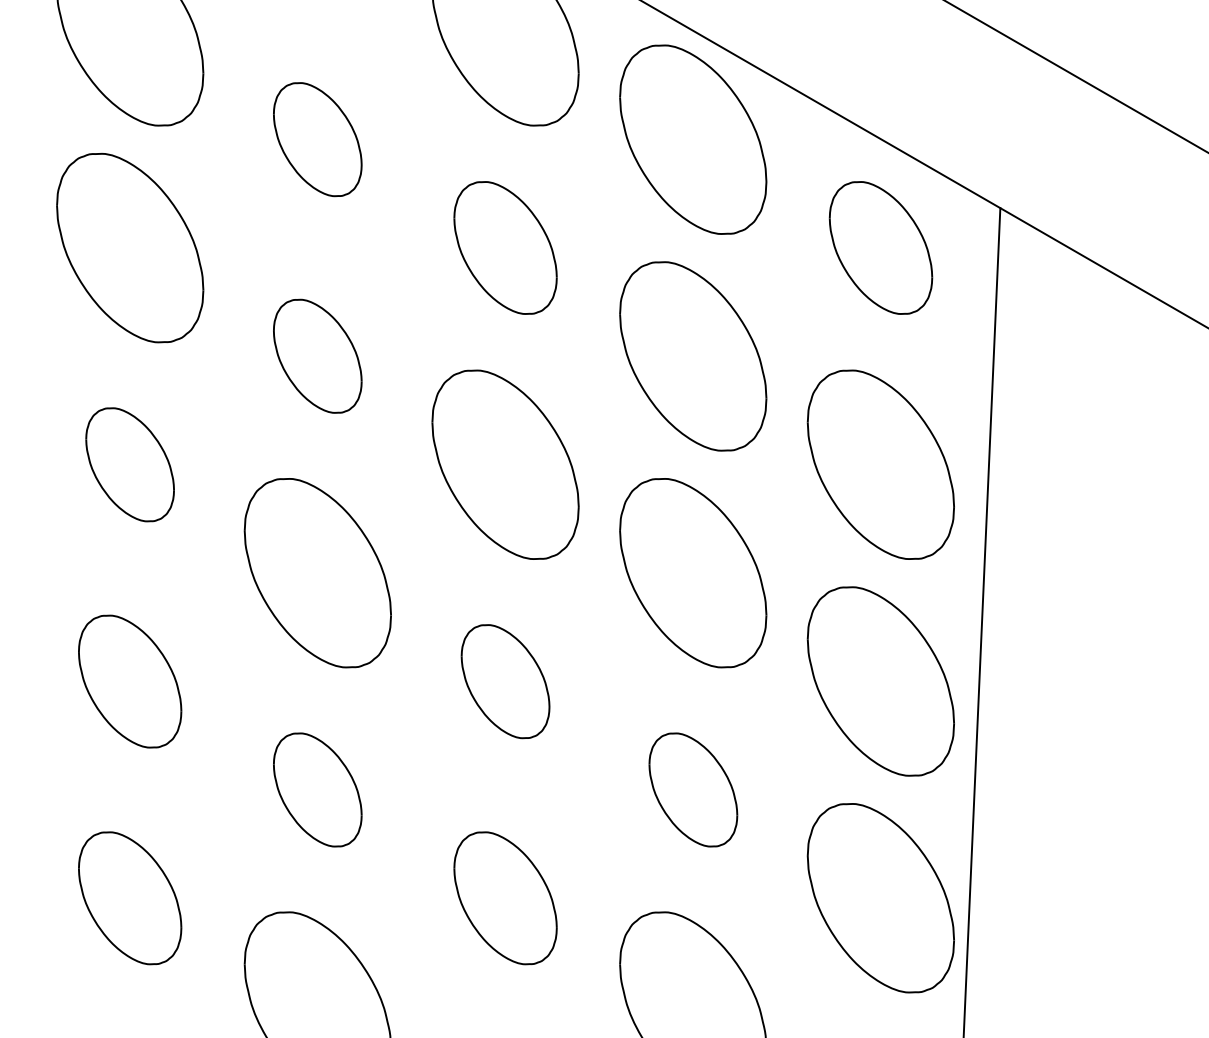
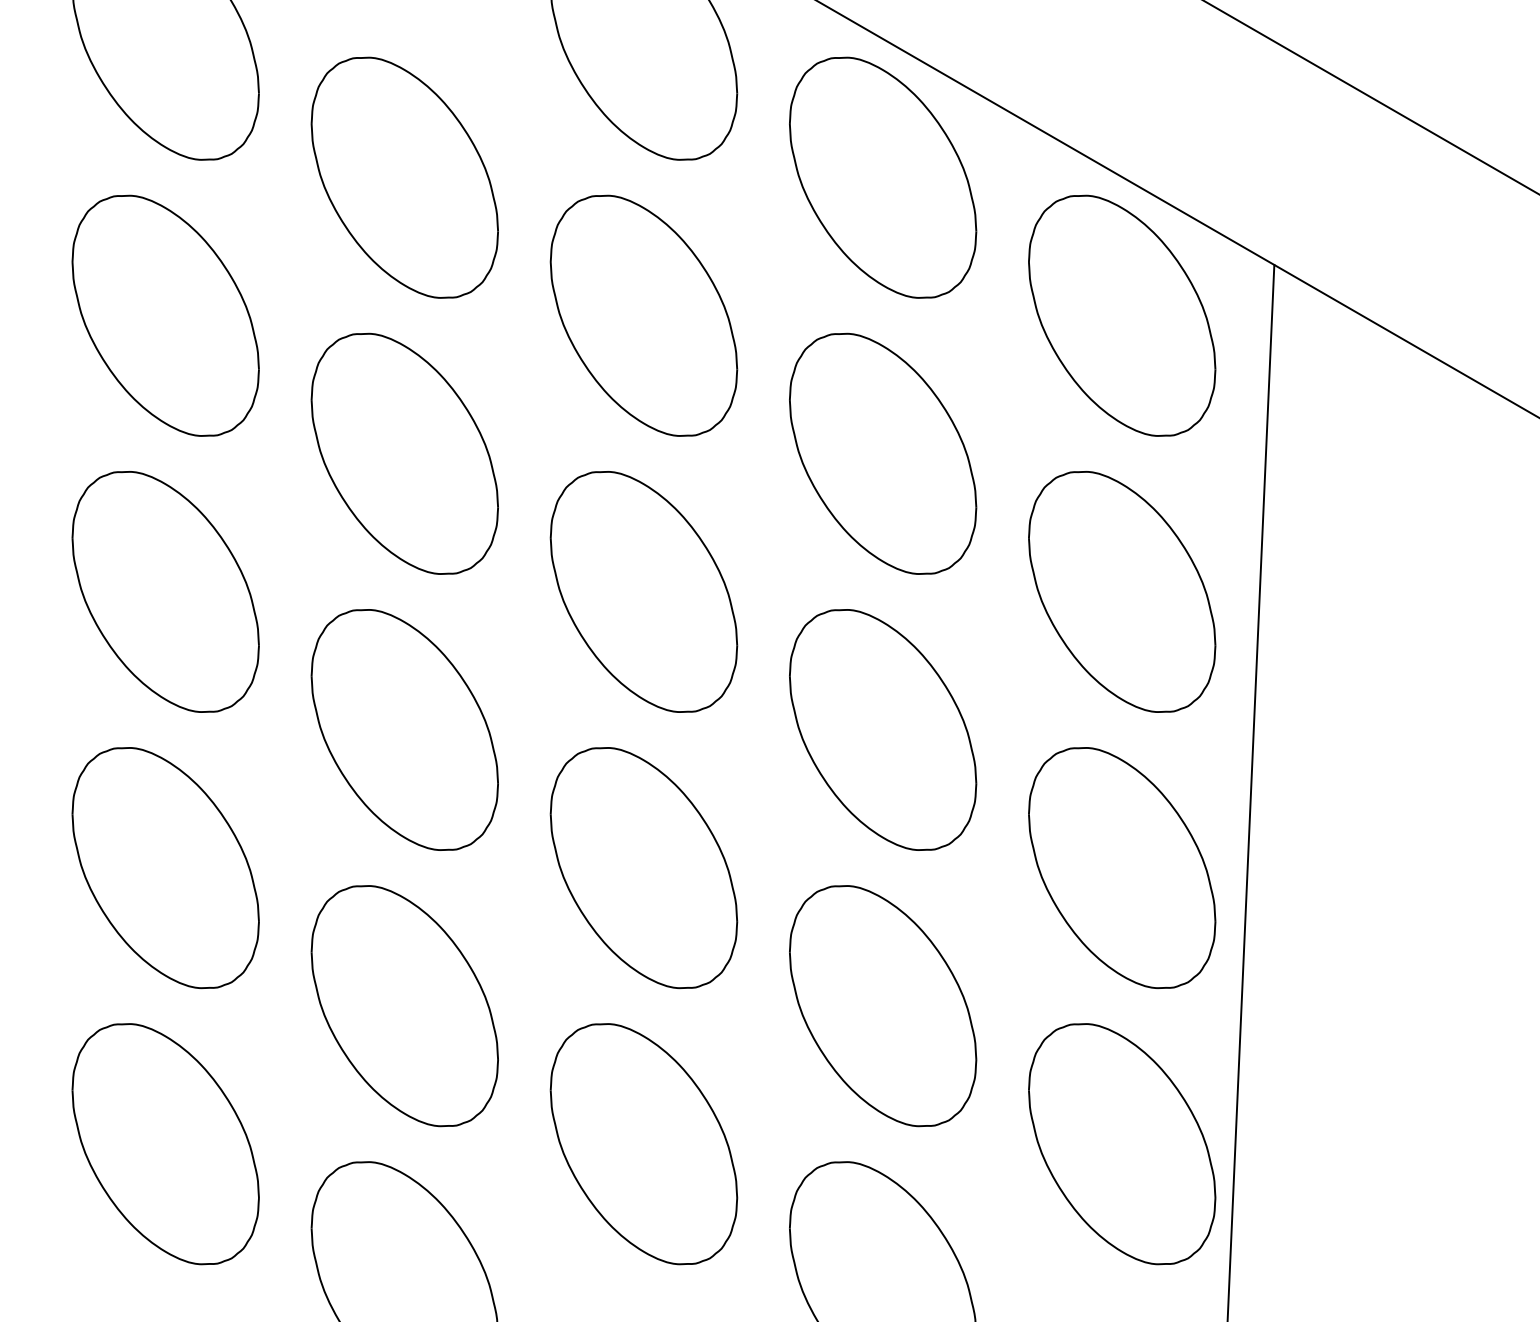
part: (317, 139) -> (404, 177), size x1.67
part: (505, 247) -> (643, 315), size x1.43
part: (881, 247) -> (1122, 315), size x1.43
part: (317, 356) -> (404, 453), size x1.67
part: (130, 464) -> (165, 591), size x1.67
part: (130, 681) -> (165, 868), size x1.43
part: (505, 681) -> (643, 868), size x1.67
part: (317, 790) -> (404, 1006), size x1.67
part: (693, 790) -> (883, 1006), size x1.67
part: (130, 898) -> (165, 1144), size x1.43
part: (505, 898) -> (643, 1144), size x1.43

